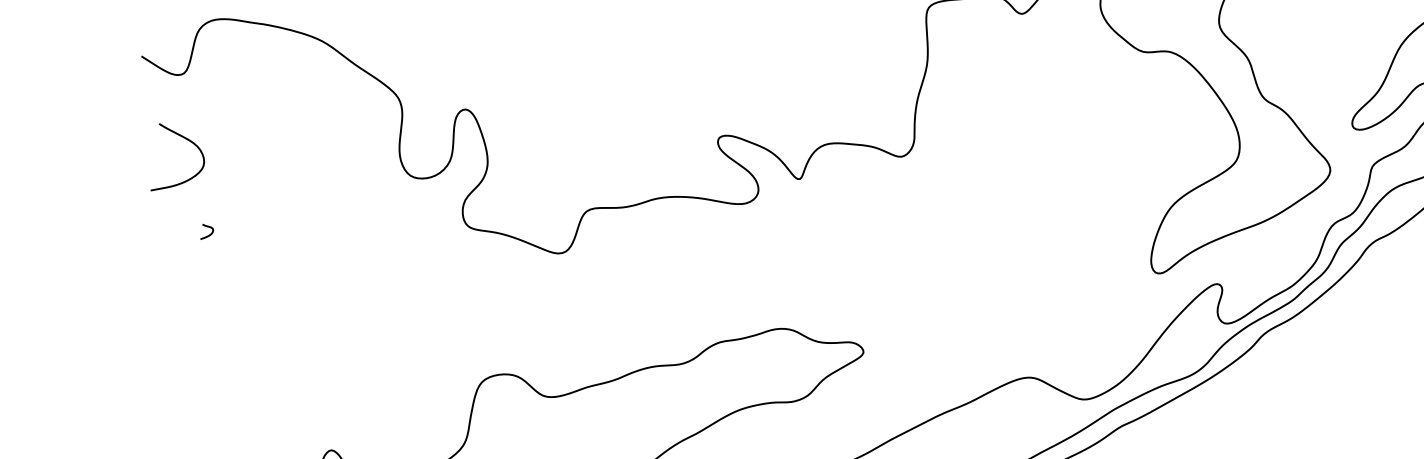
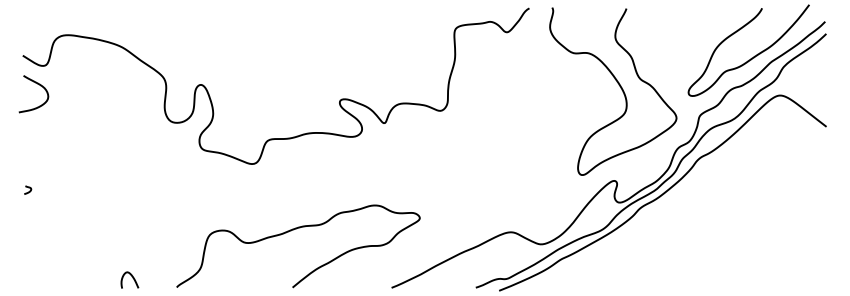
curve: (189, 143) -> (40, 86), moved
curve: (208, 228) -> (28, 188), moved

